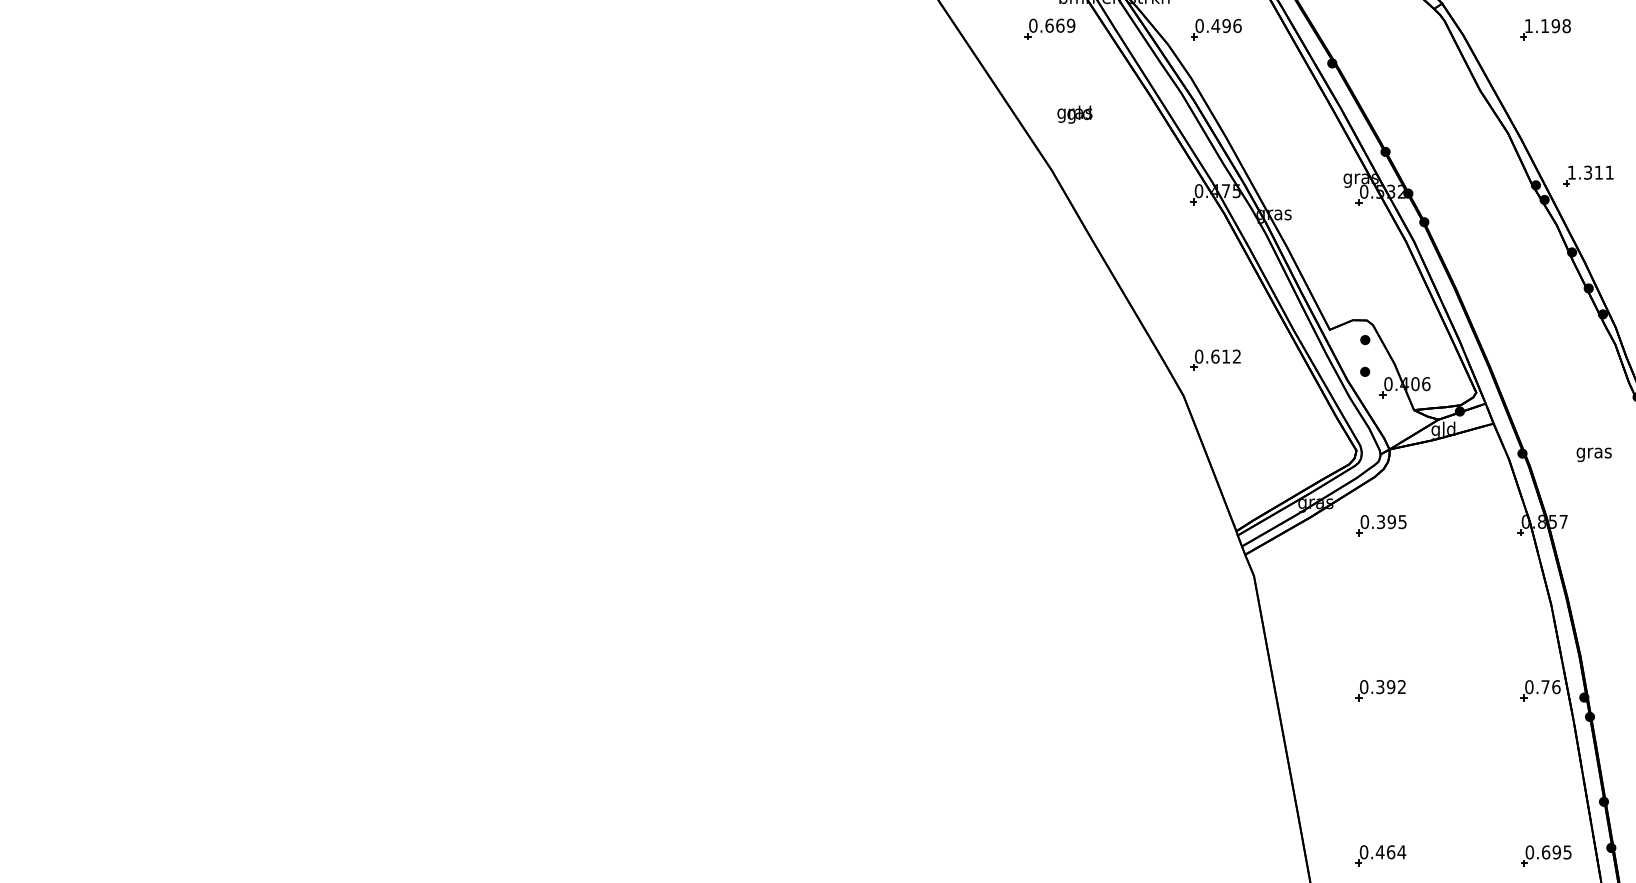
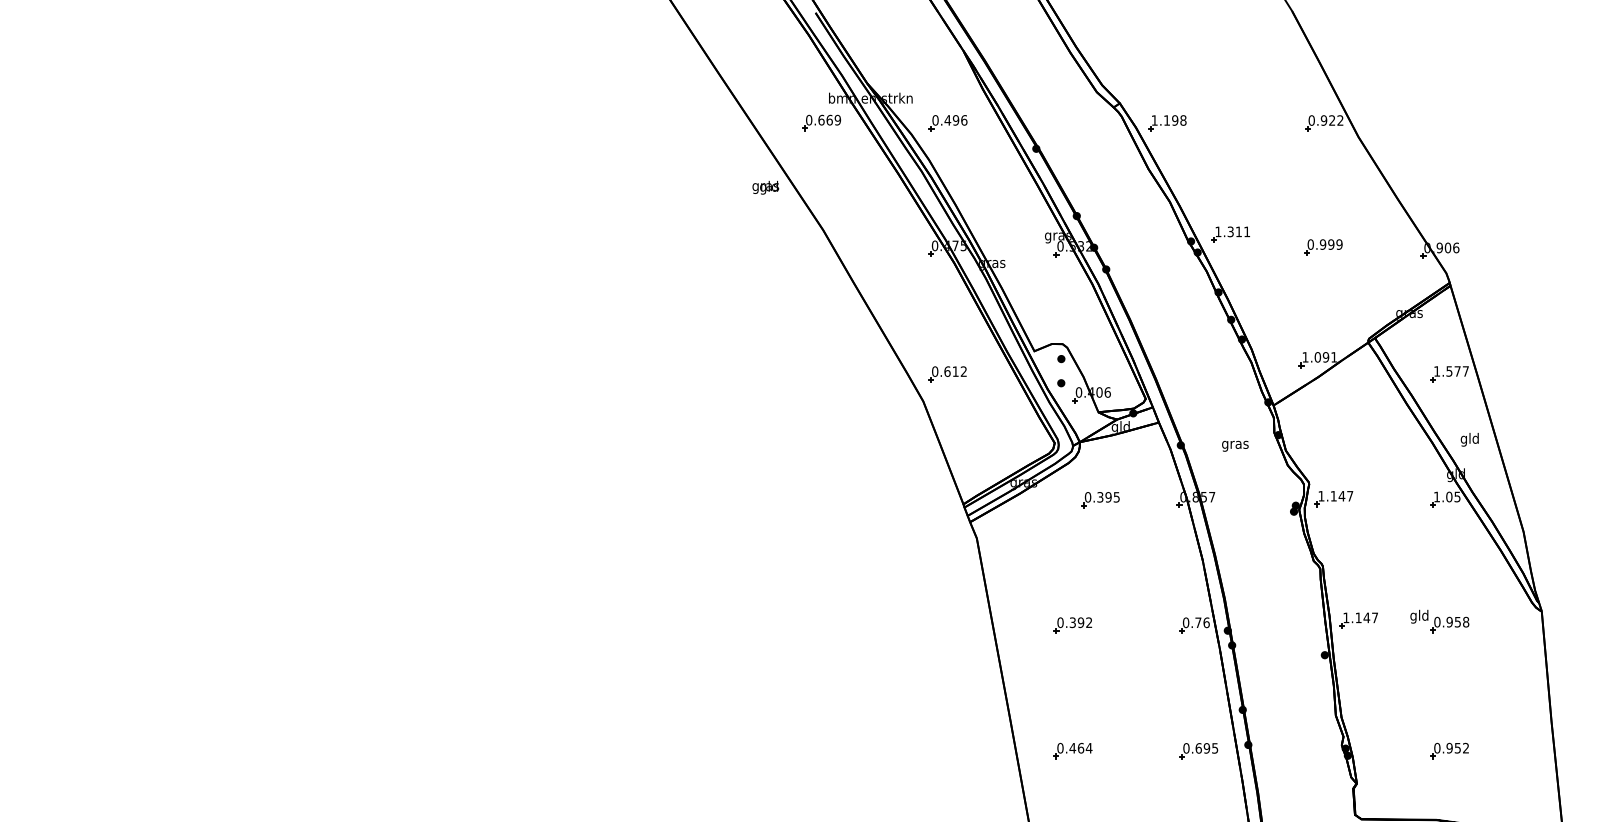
part: (1545, 30) -> (1167, 123), moved
text: (1074, 114) -> (765, 187), moved
part: (1381, 526) -> (1100, 500), moved

